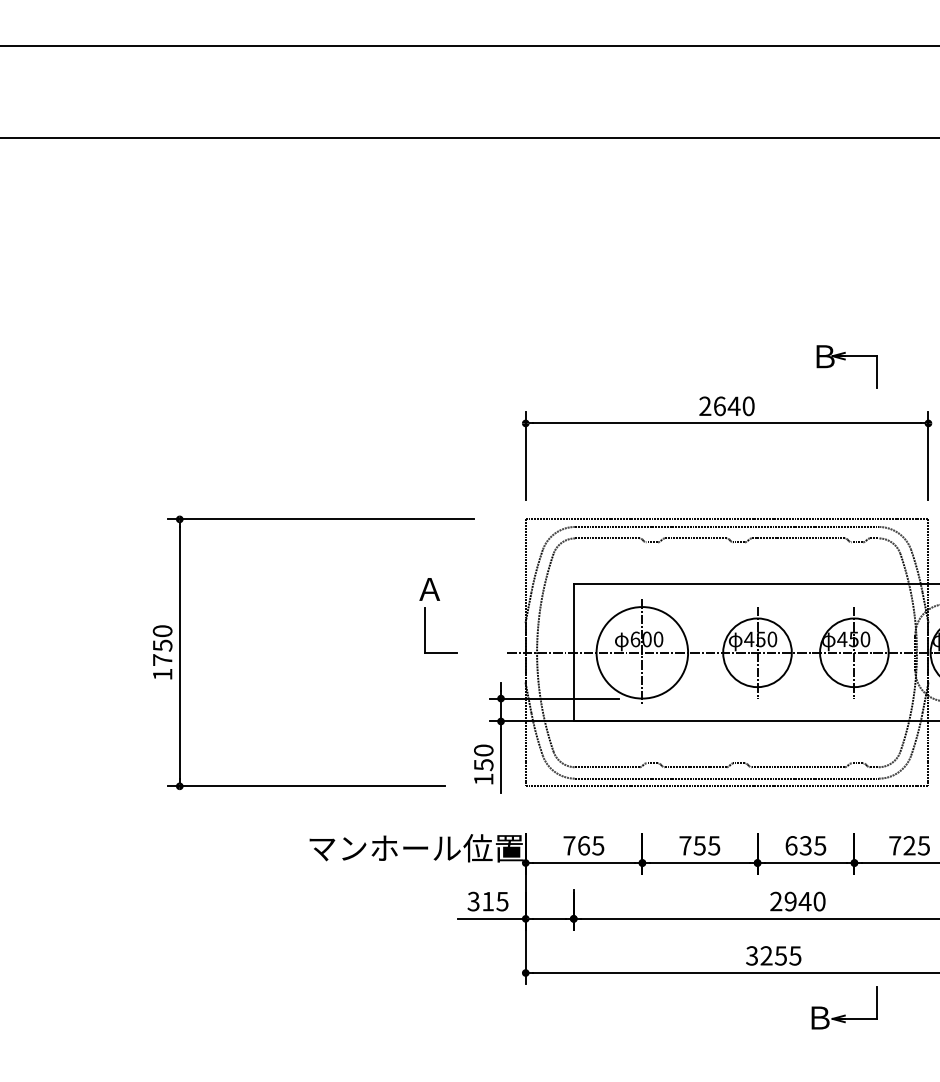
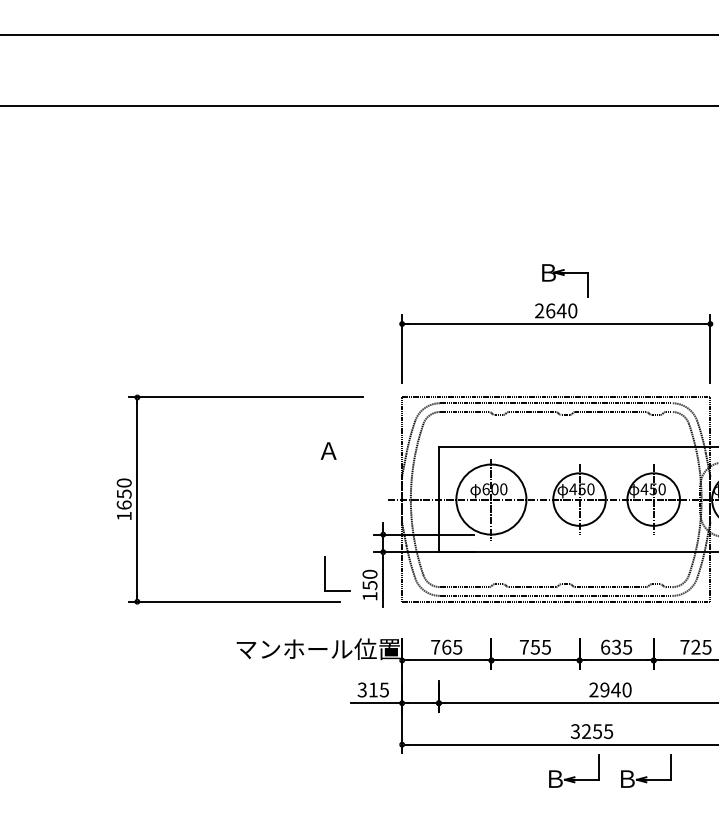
part: (845, 360) -> (564, 275), moved
part: (425, 630) -> (325, 573), moved
text: (162, 659) -> (124, 504), 1750 -> 1650
part: (750, 1014) -> (574, 776), added

